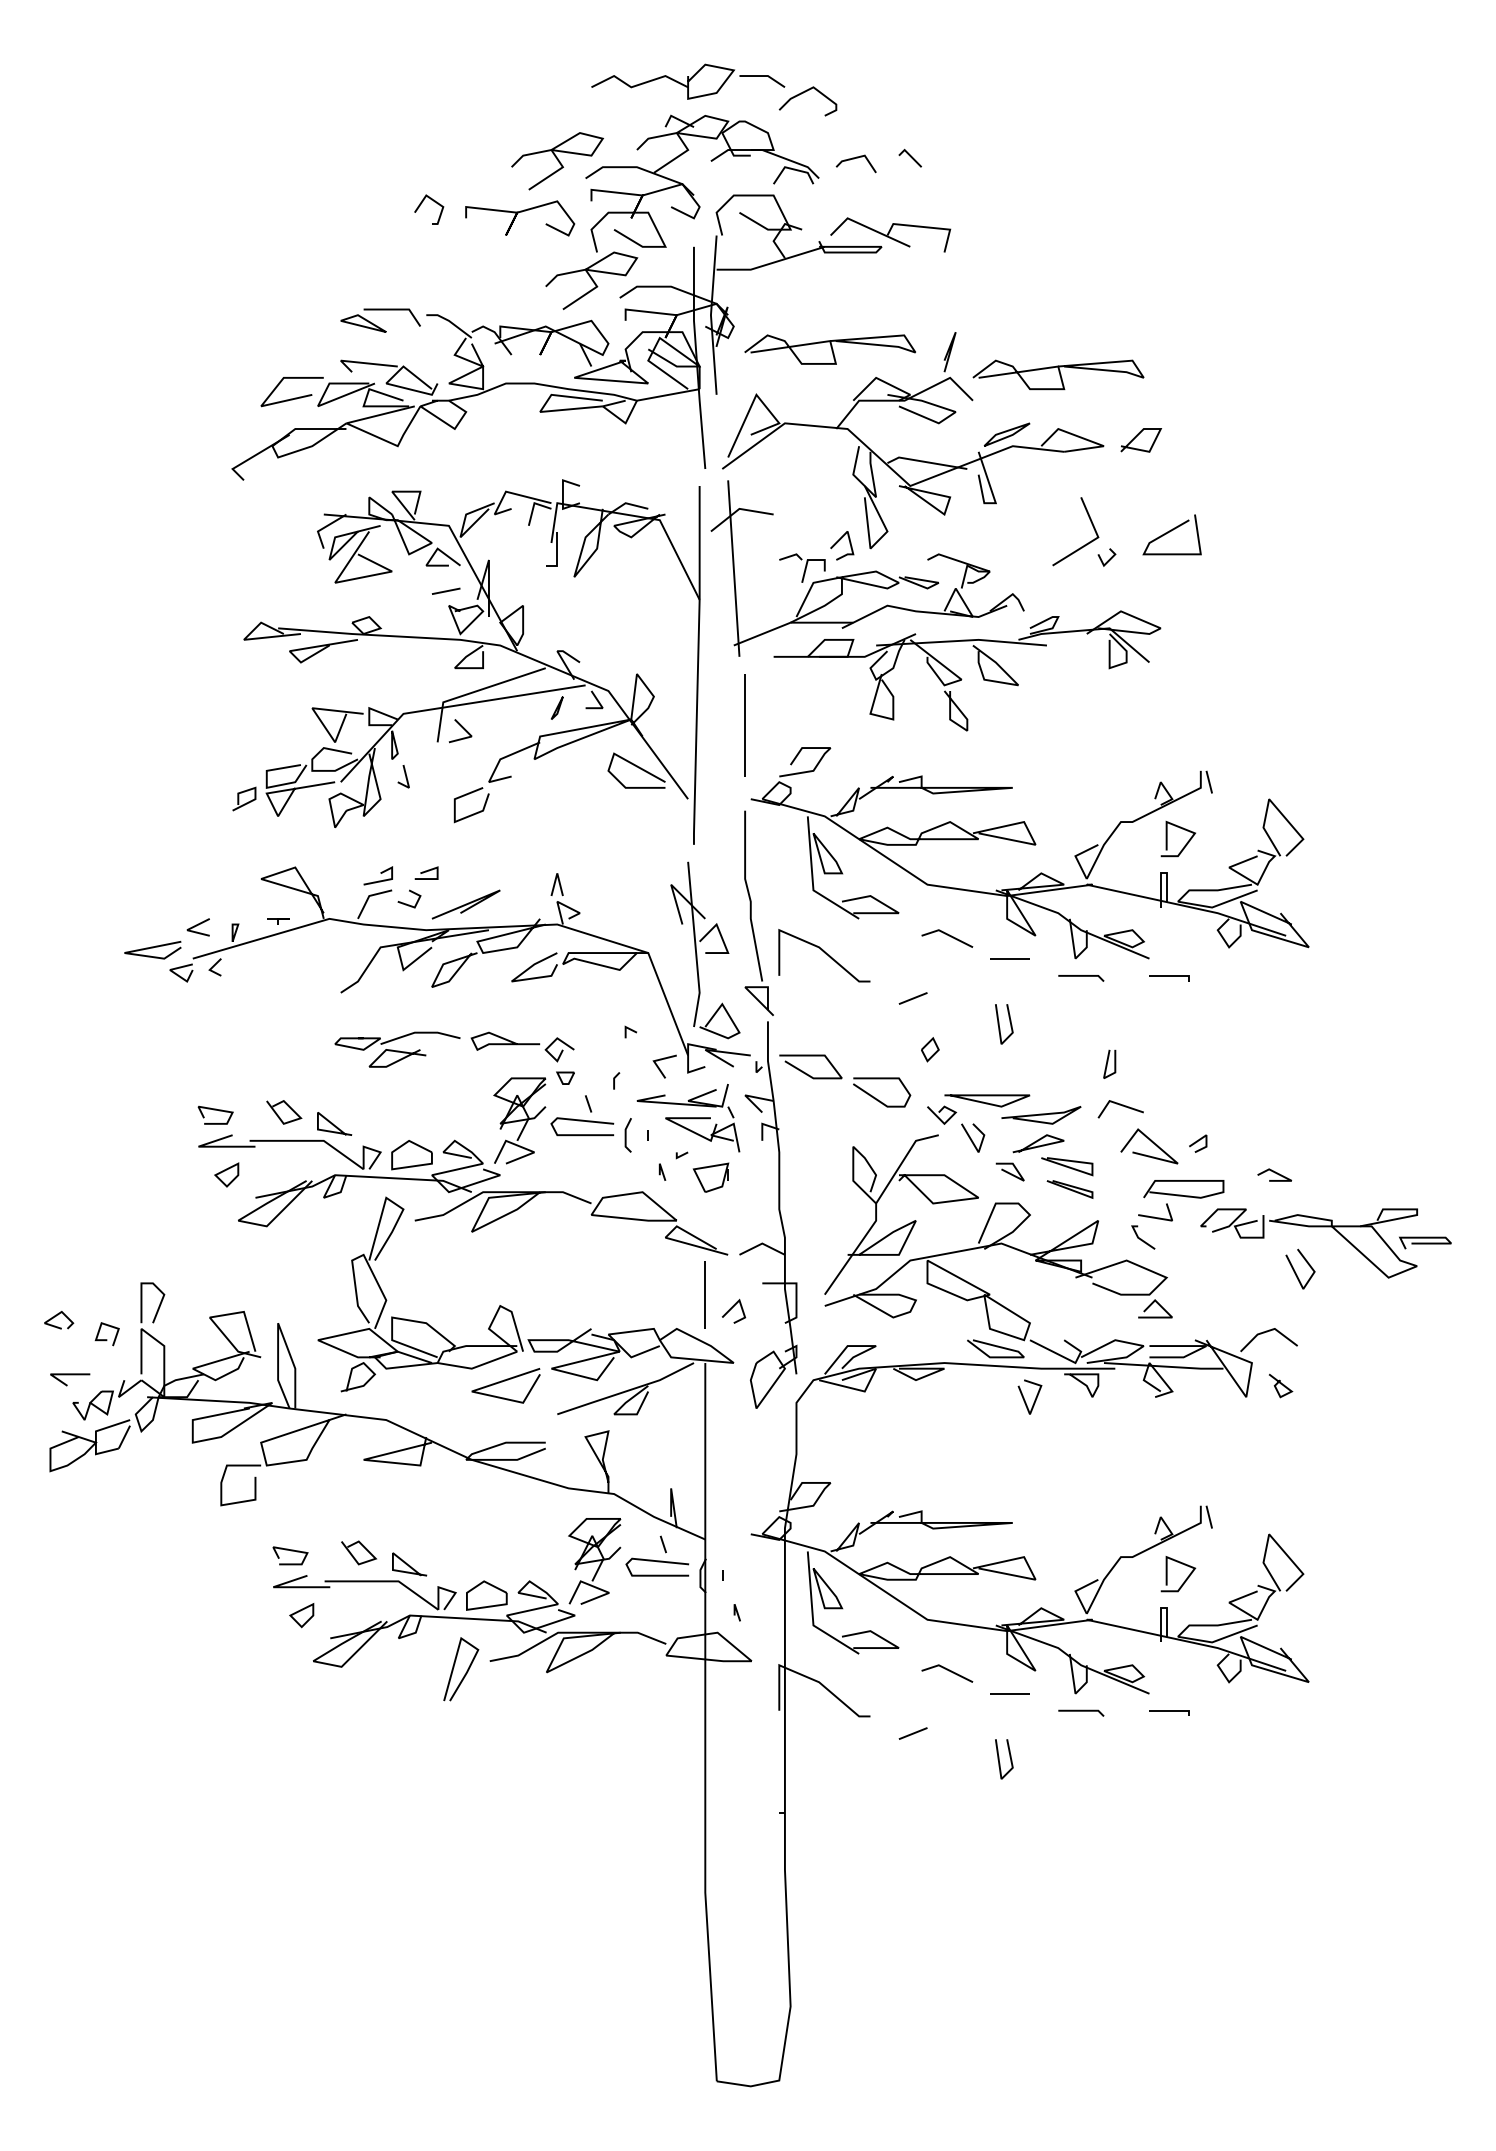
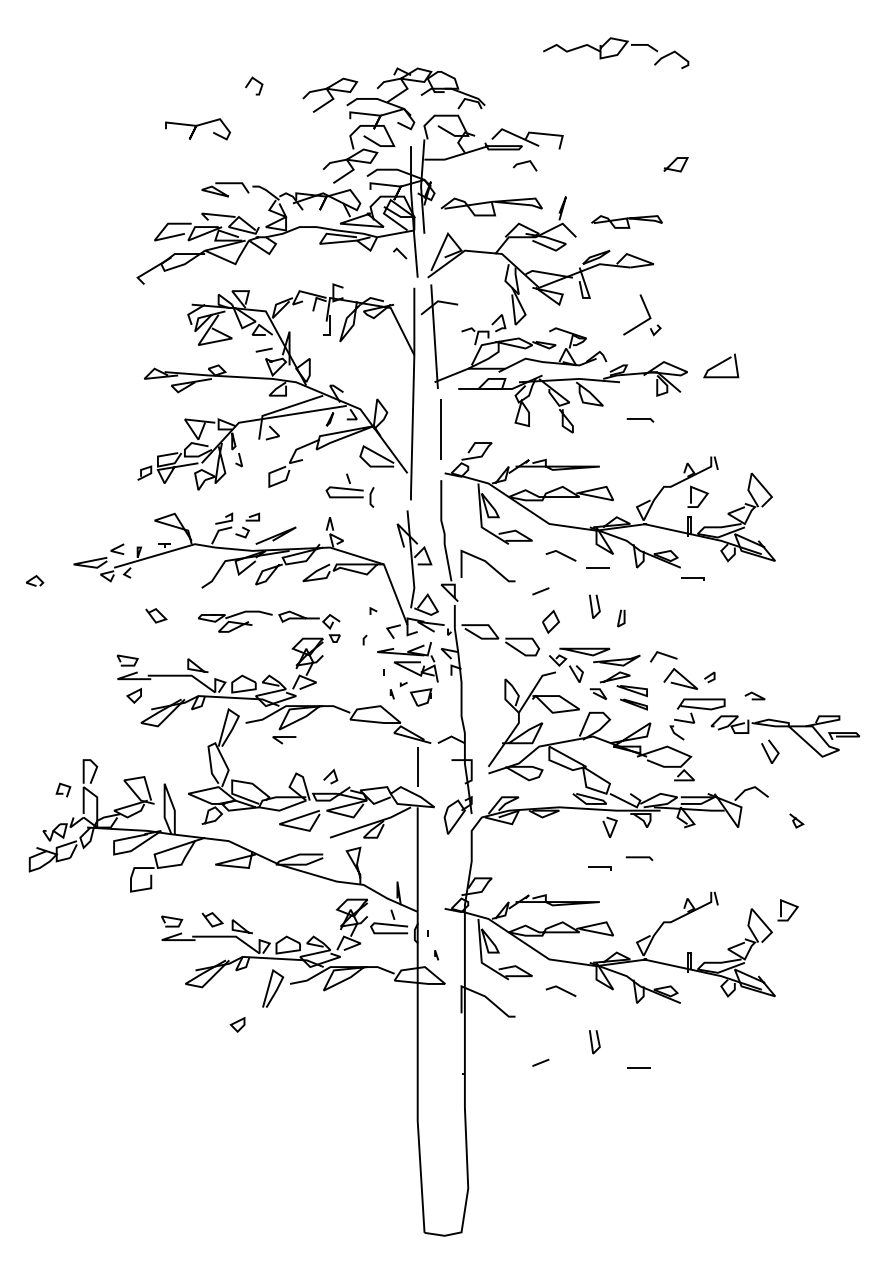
part: (715, 88) -> (616, 52), moved
line: (910, 158) -> (400, 253), moved
line: (855, 159) -> (524, 163), moved
line: (434, 203) -> (257, 82), moved
curve: (517, 217) -> (196, 128), moved
part: (1057, 374) -> (626, 221), size x0.7
line: (1138, 436) -> (674, 162), moved
line: (1170, 532) -> (720, 364), moved
line: (1081, 976) -> (640, 419), moved
part: (929, 1049) -> (550, 621), size x1.6
line: (1108, 1064) -> (620, 618), moved
line: (287, 1106) -> (158, 612), moved
part: (590, 1123) -> (349, 490), moved
line: (733, 1309) -> (330, 775), moved
line: (56, 1317) -> (33, 579), moved
line: (66, 1383) -> (282, 742), moved
line: (1280, 1385) -> (796, 820), moved
line: (1184, 1579) -> (791, 913), moved
part: (301, 1614) -> (237, 1024), moved
line: (1008, 1692) -> (638, 1067), moved
line: (1169, 1711) -> (599, 867), moved
line: (1081, 1712) -> (639, 858), moved
line: (912, 1733) -> (540, 1062), moved

